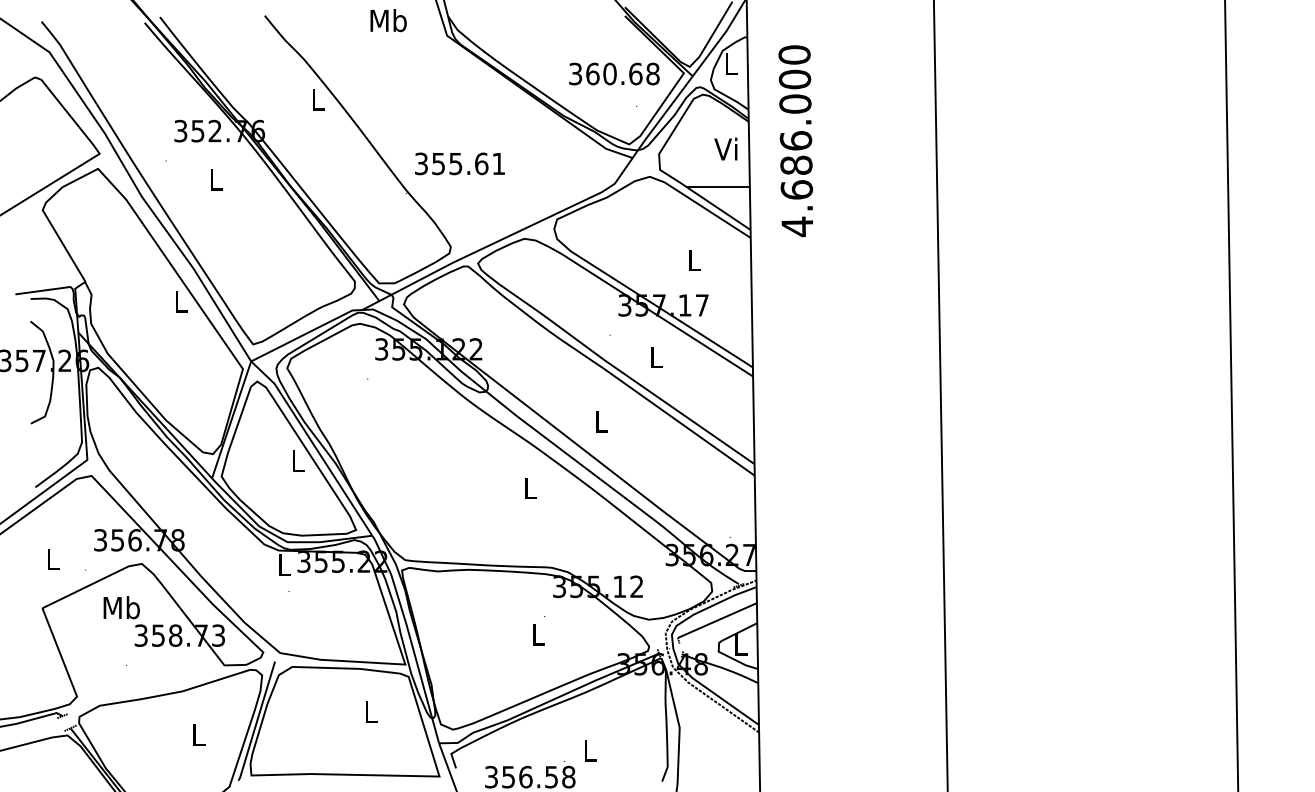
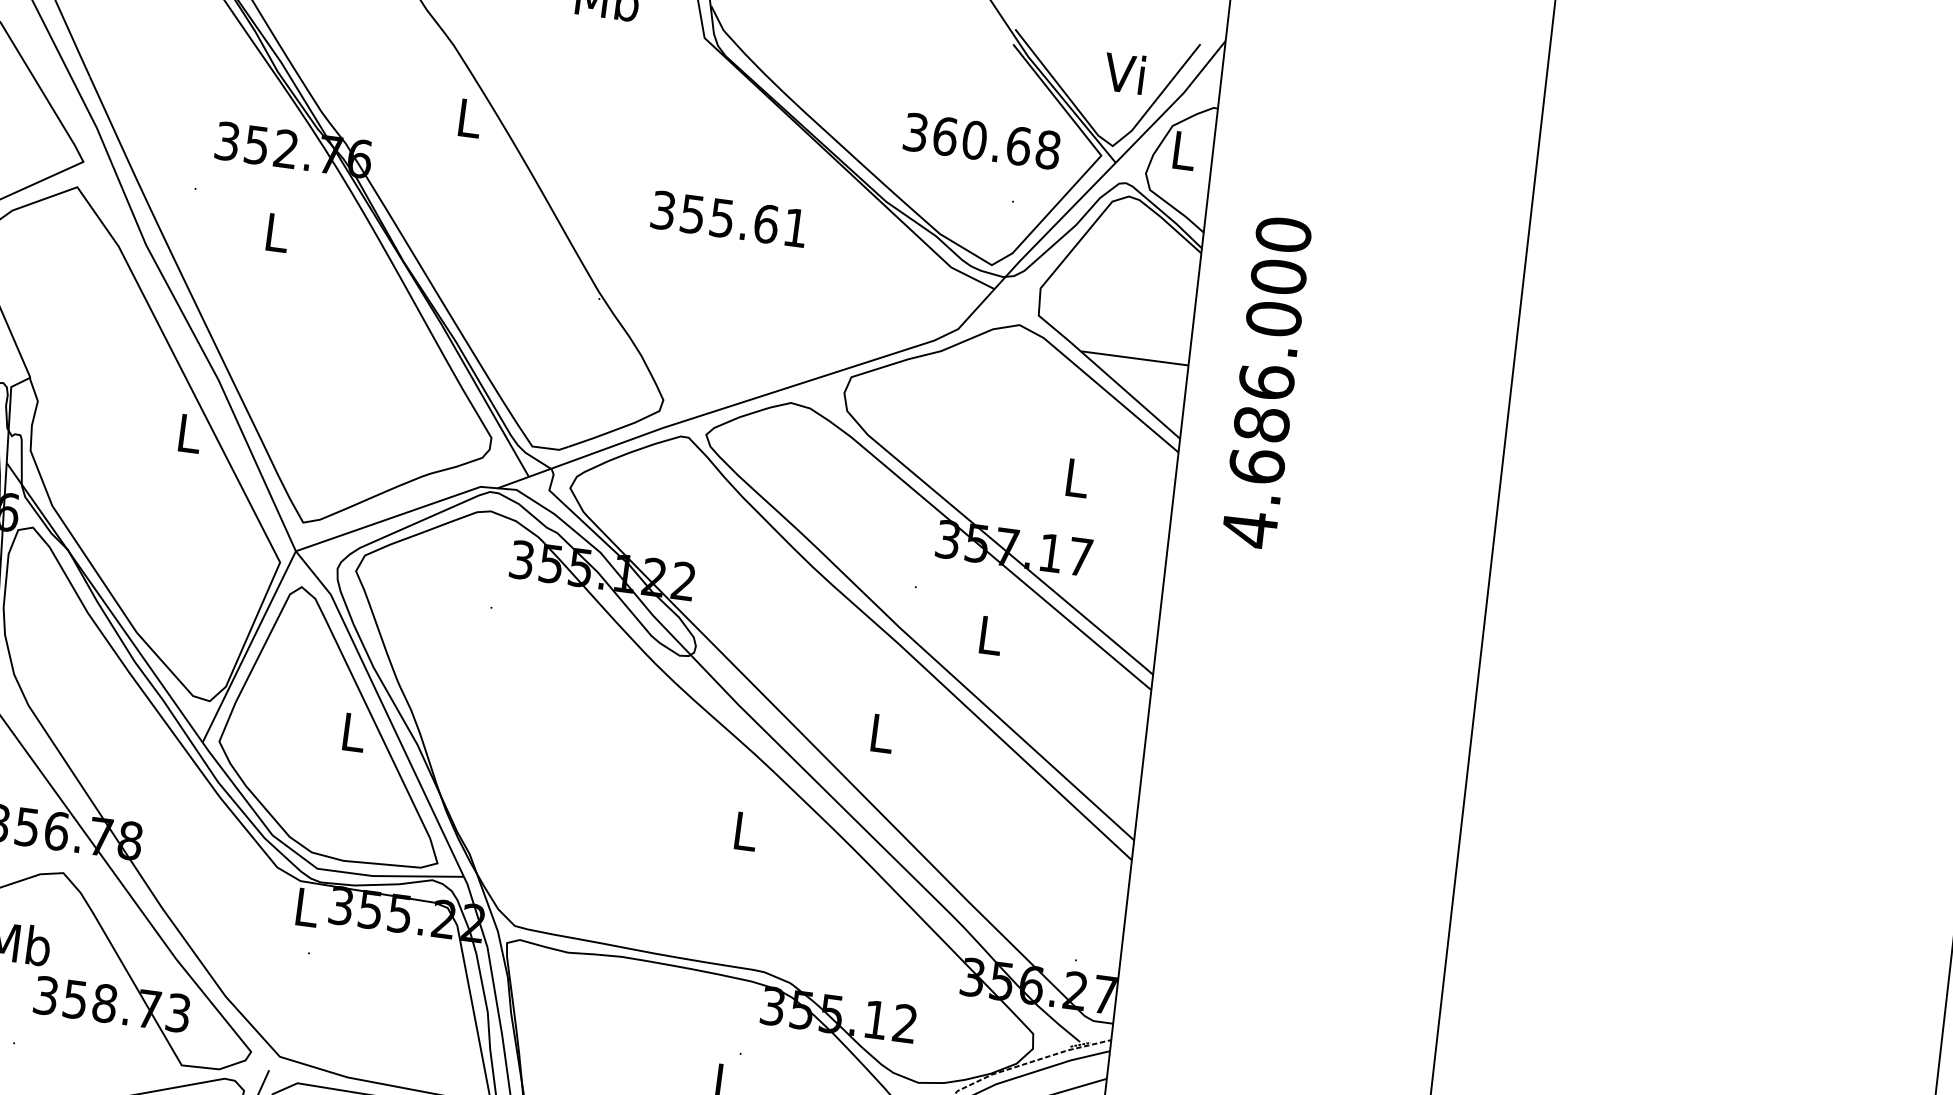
text: (795, 141) -> (1265, 383), moved
text: (725, 148) -> (1123, 71), moved
text: (459, 163) -> (728, 218), moved

